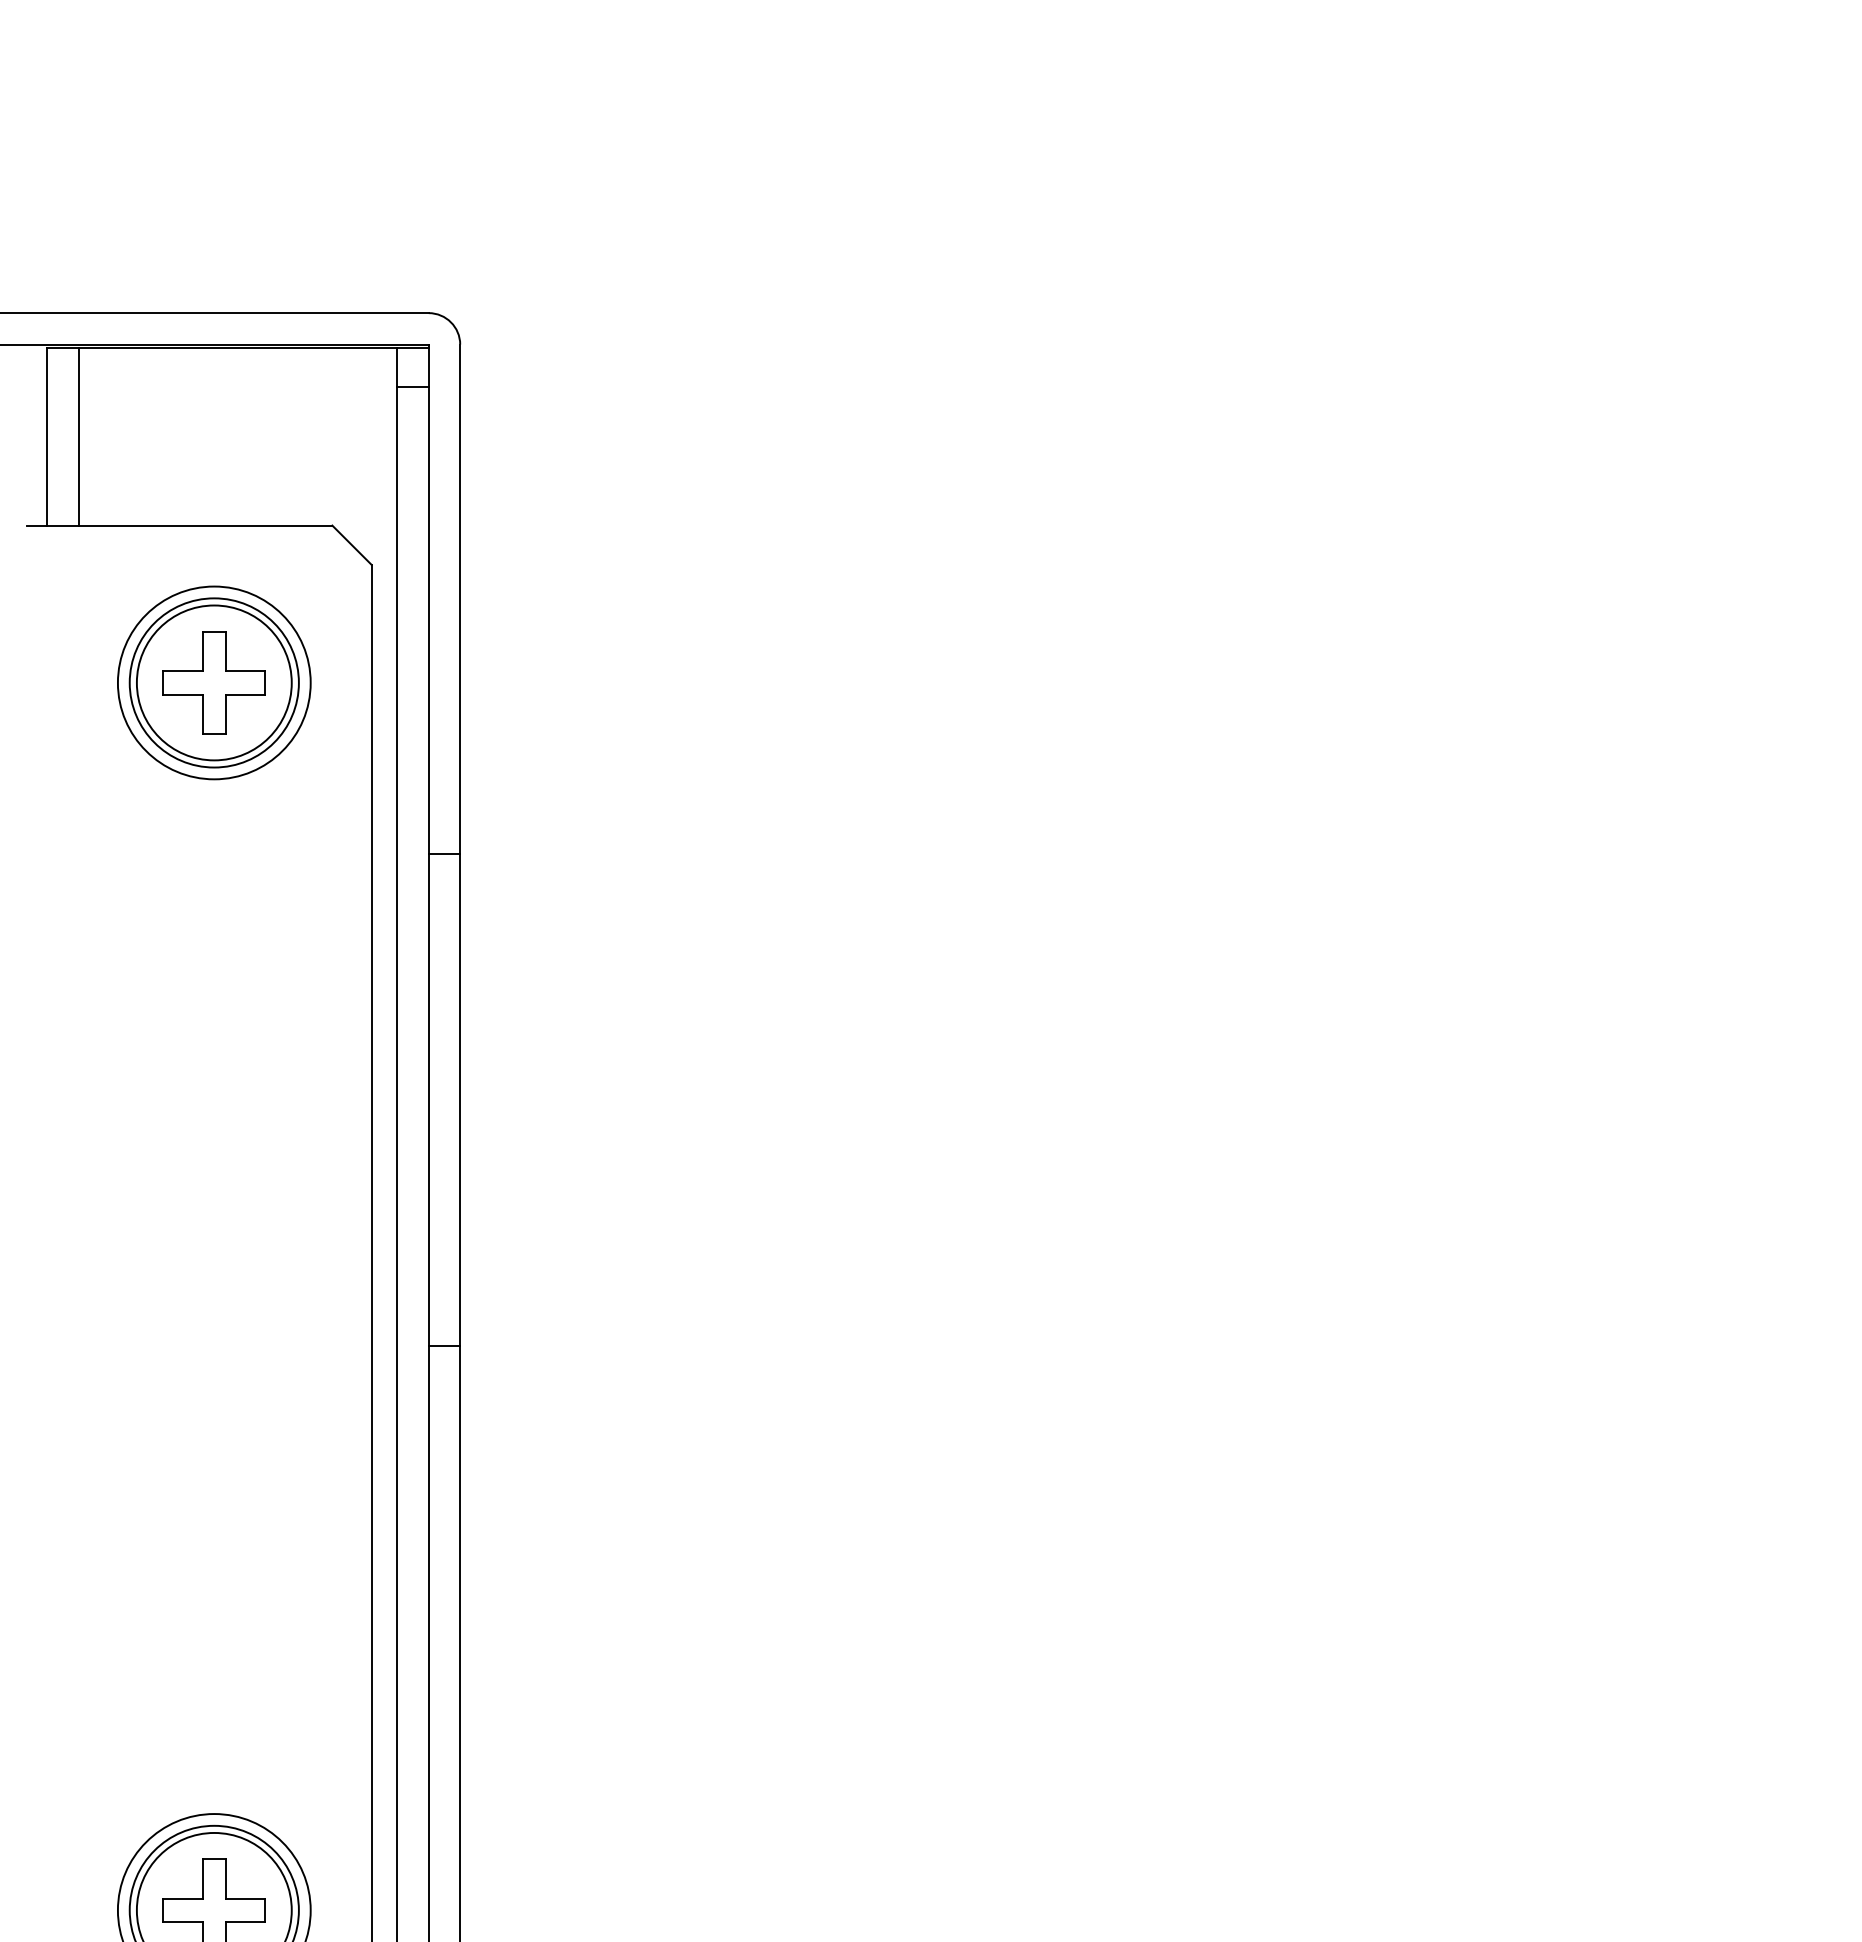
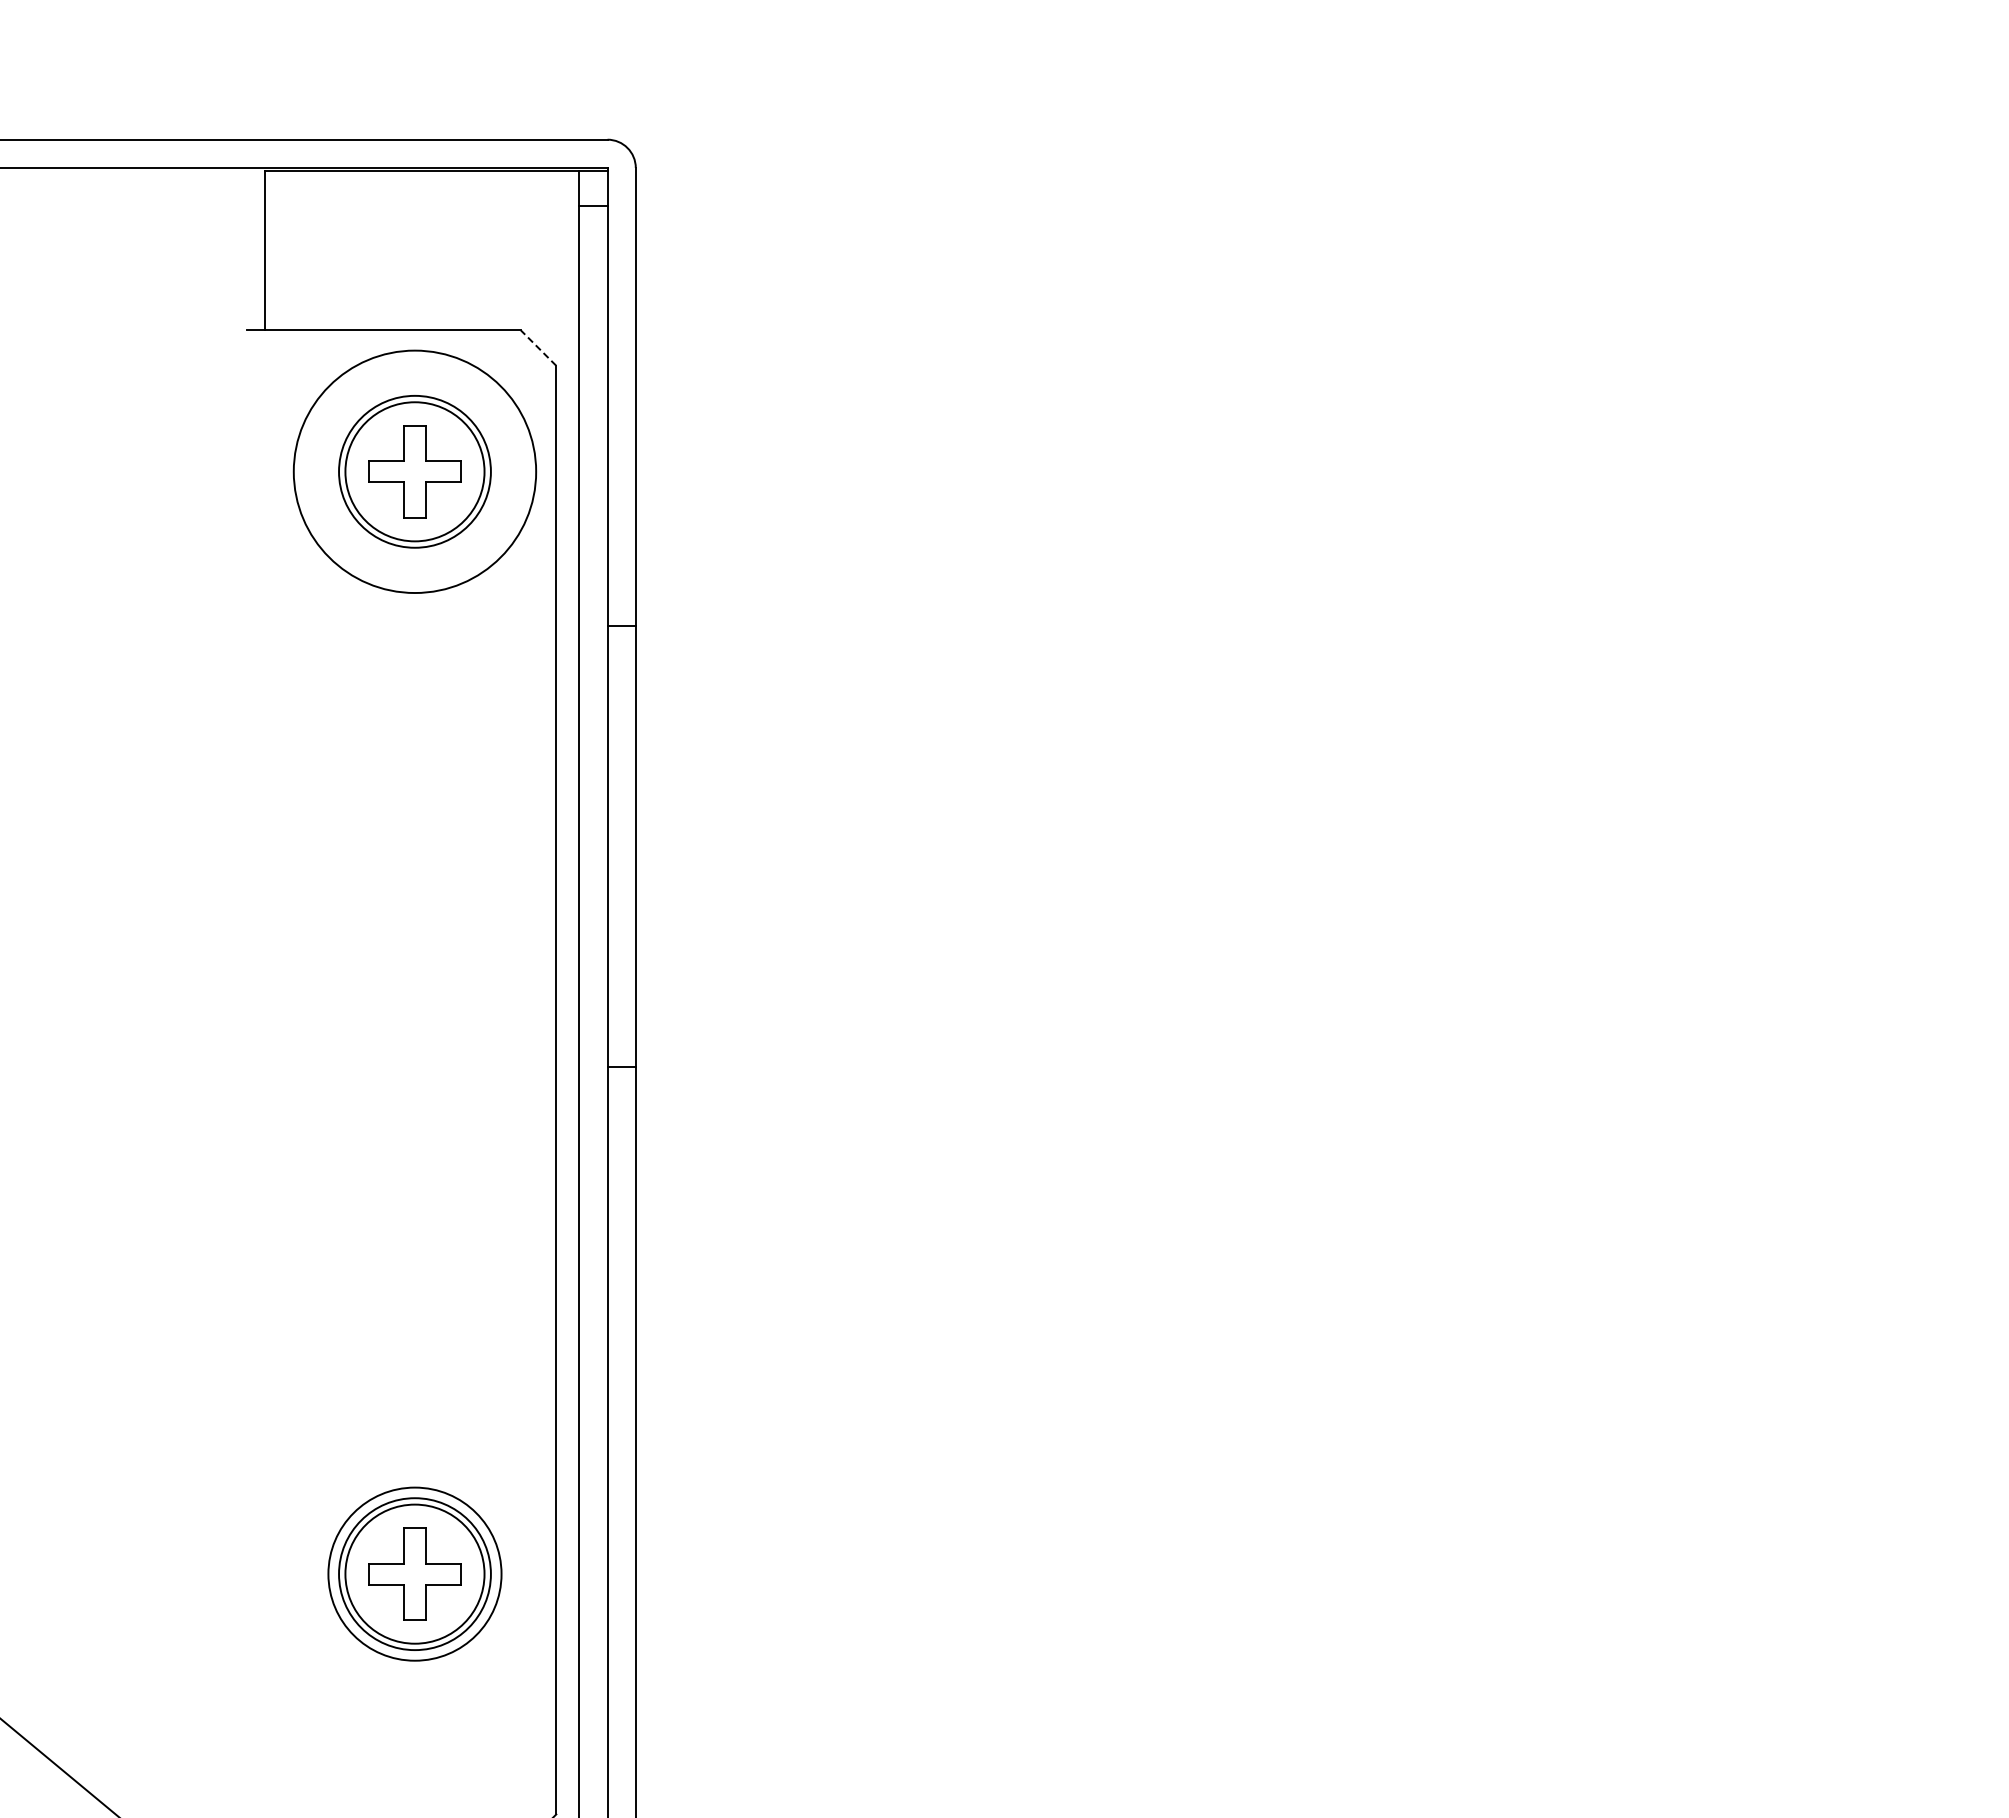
line: (79, 436) -> (293, 250), removed
line: (351, 545) -> (538, 348), solid -> dashed
circle: (213, 682) -> (414, 471), size x1.4

